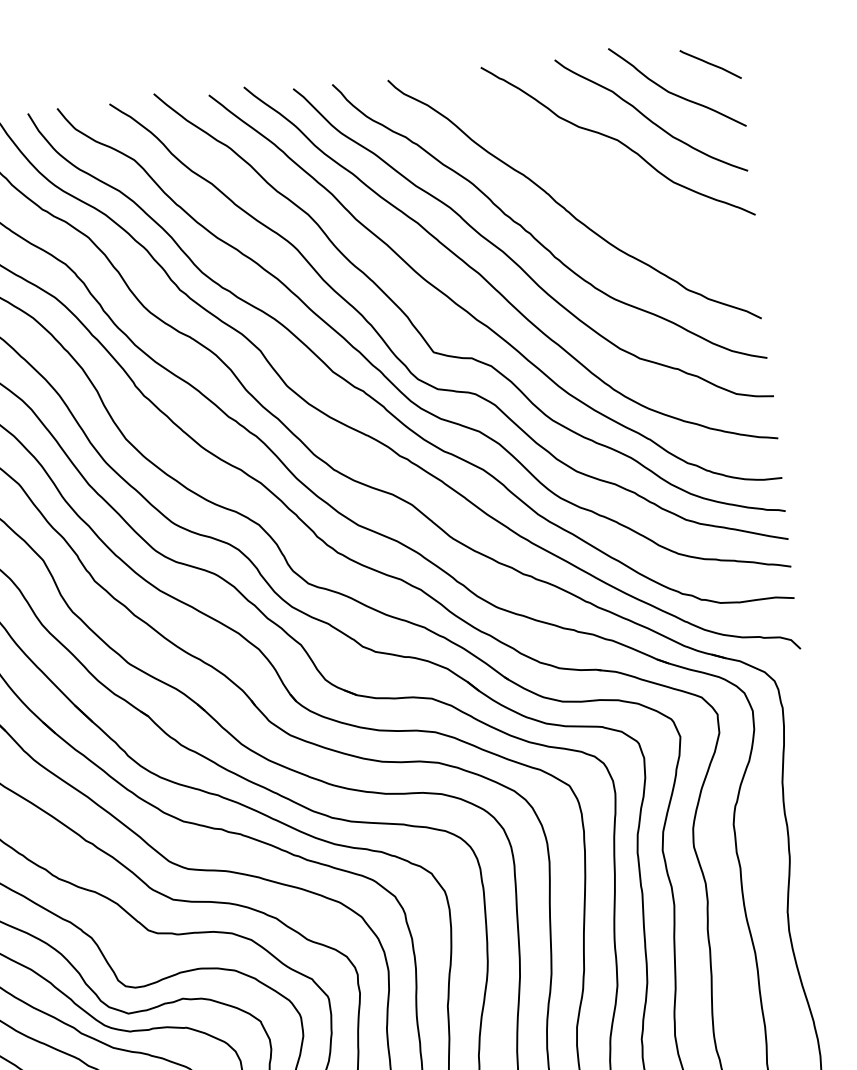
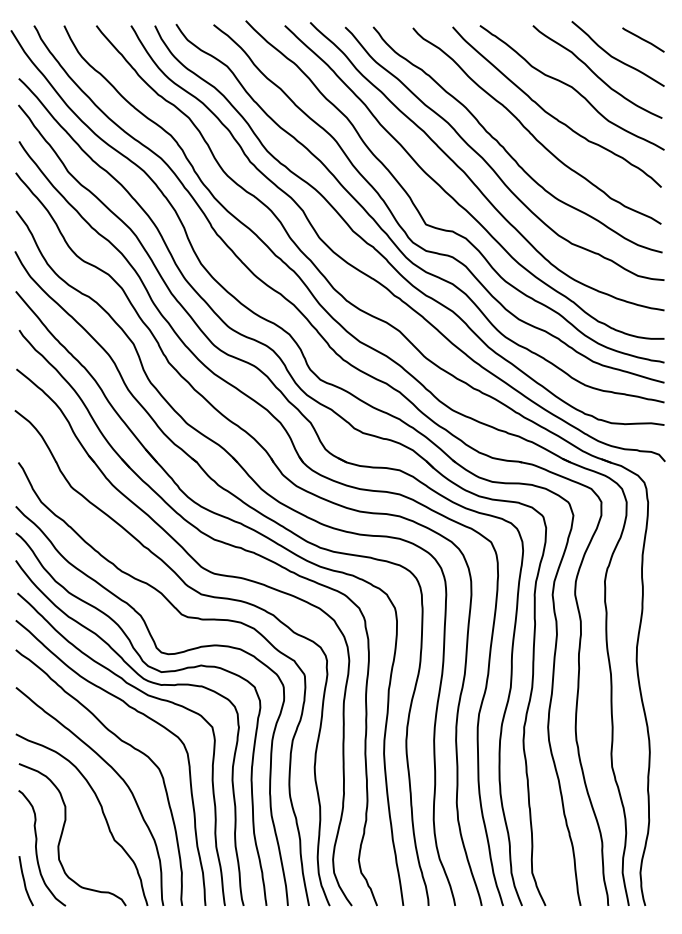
curve: (593, 181) -> (551, 114), added

